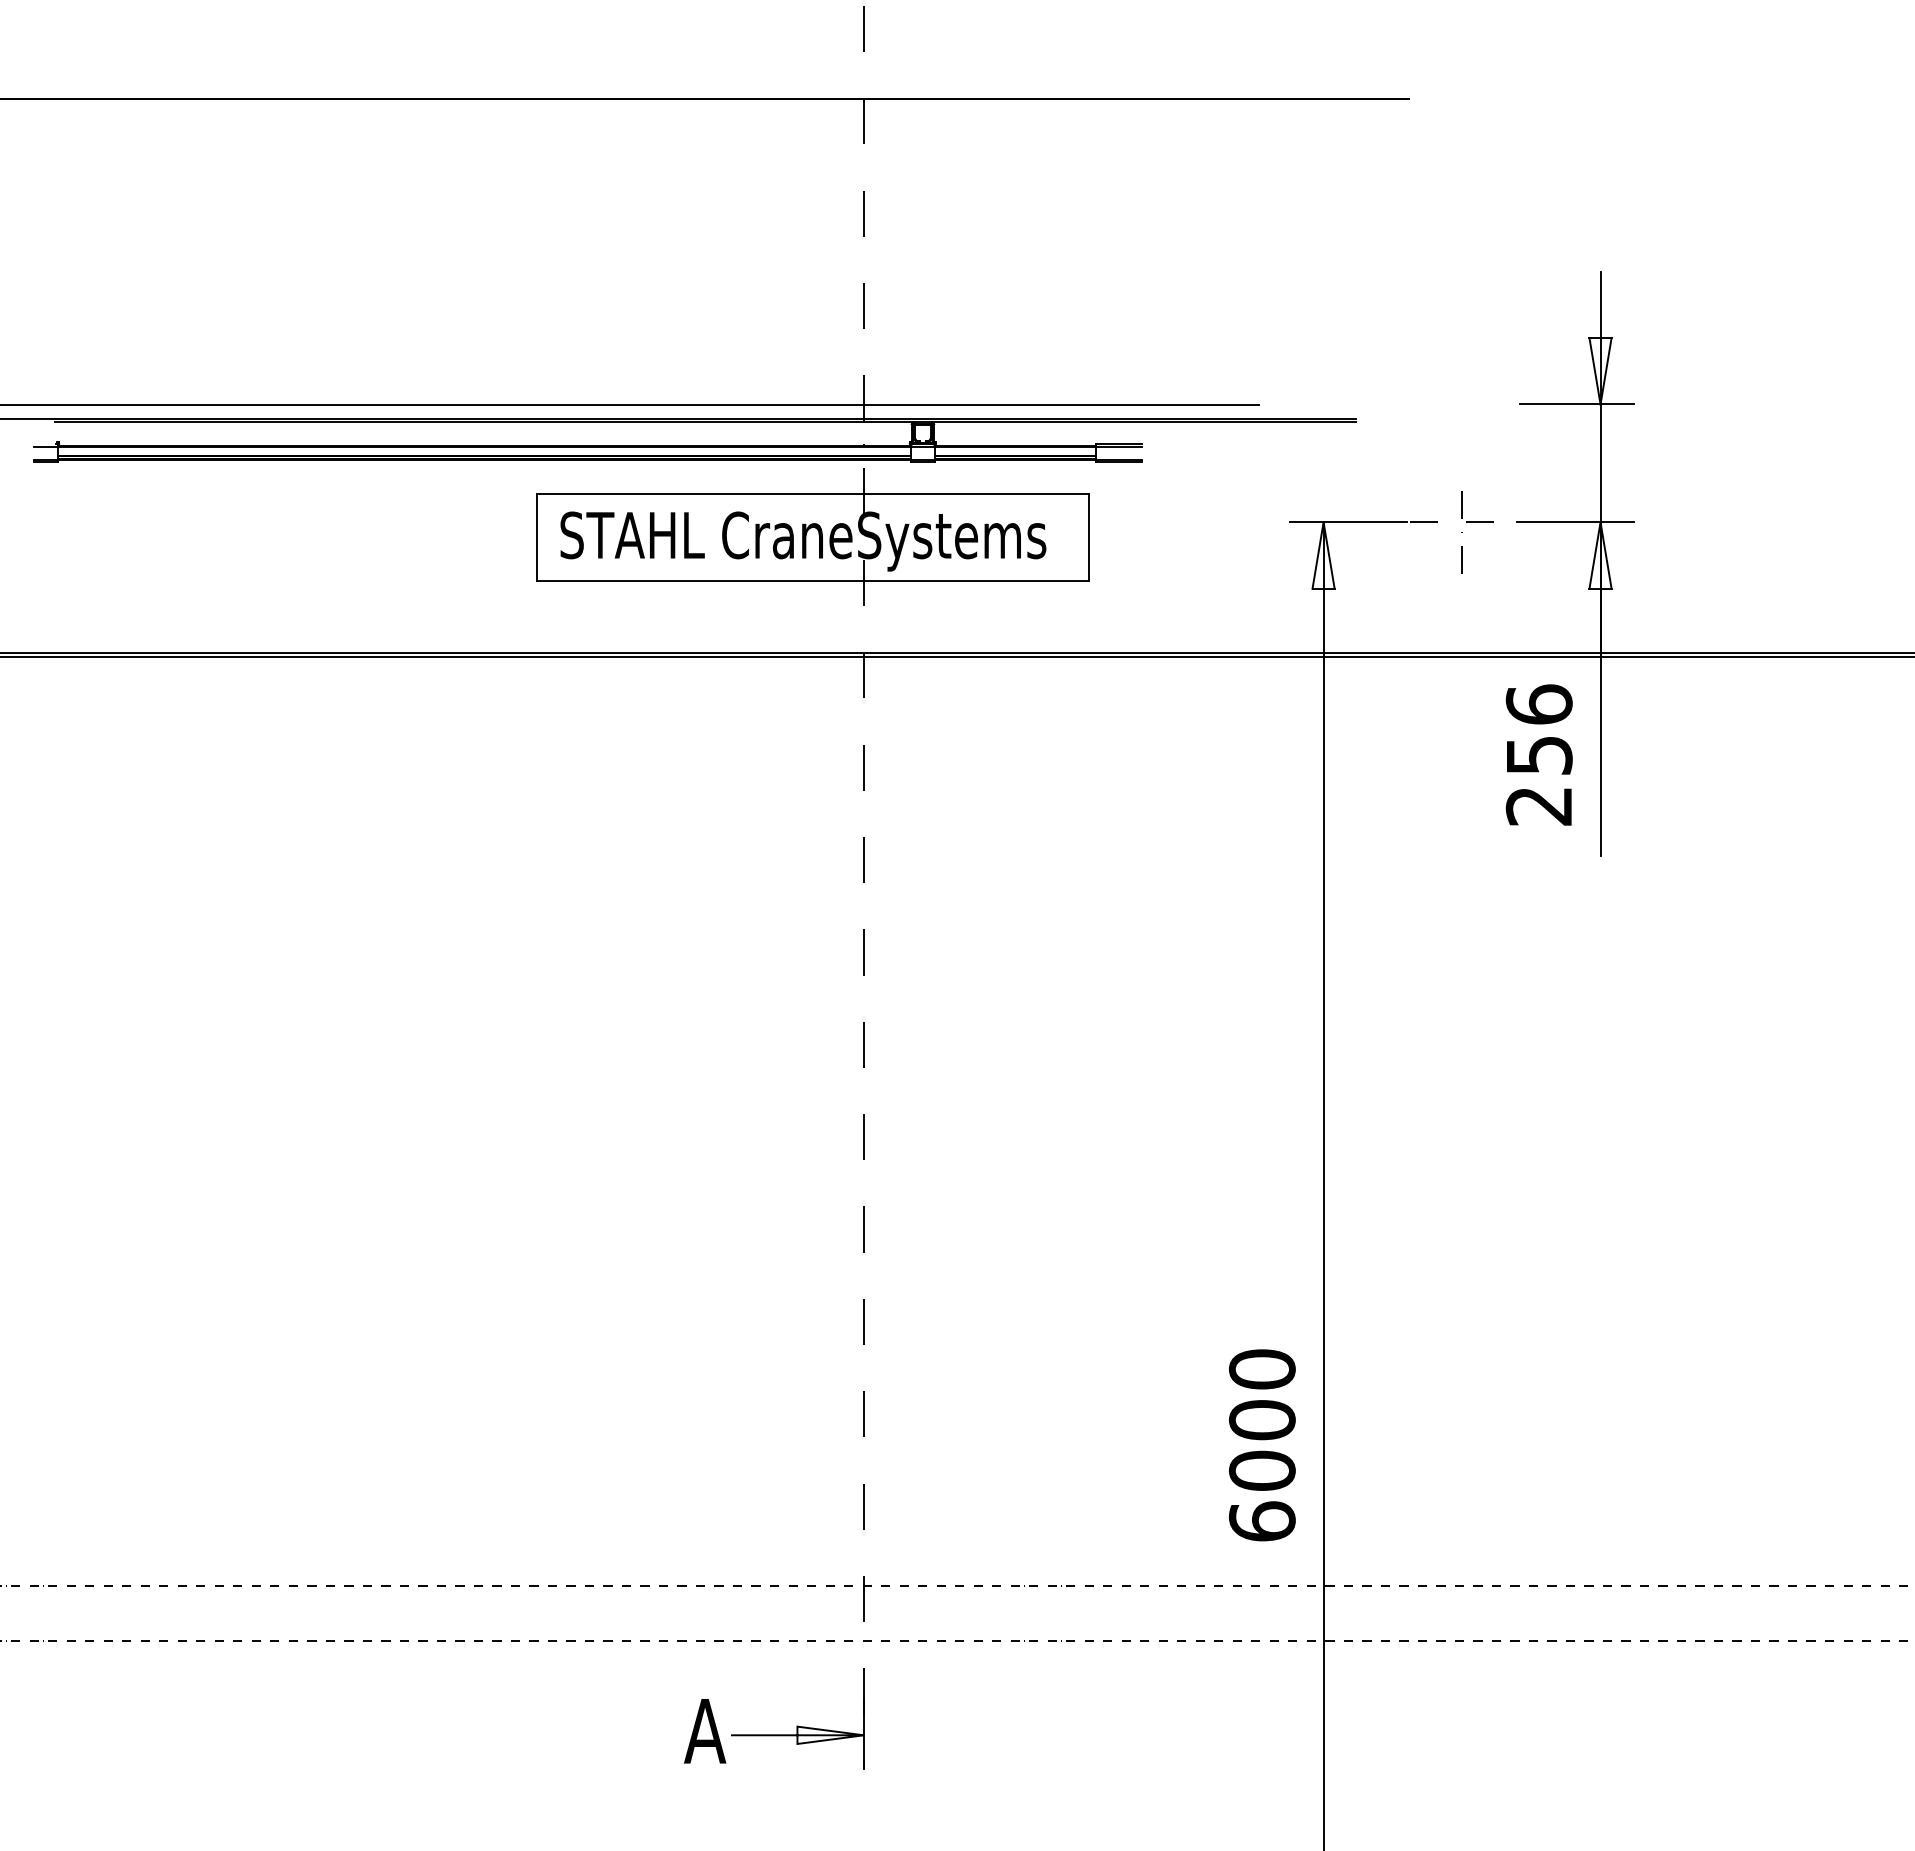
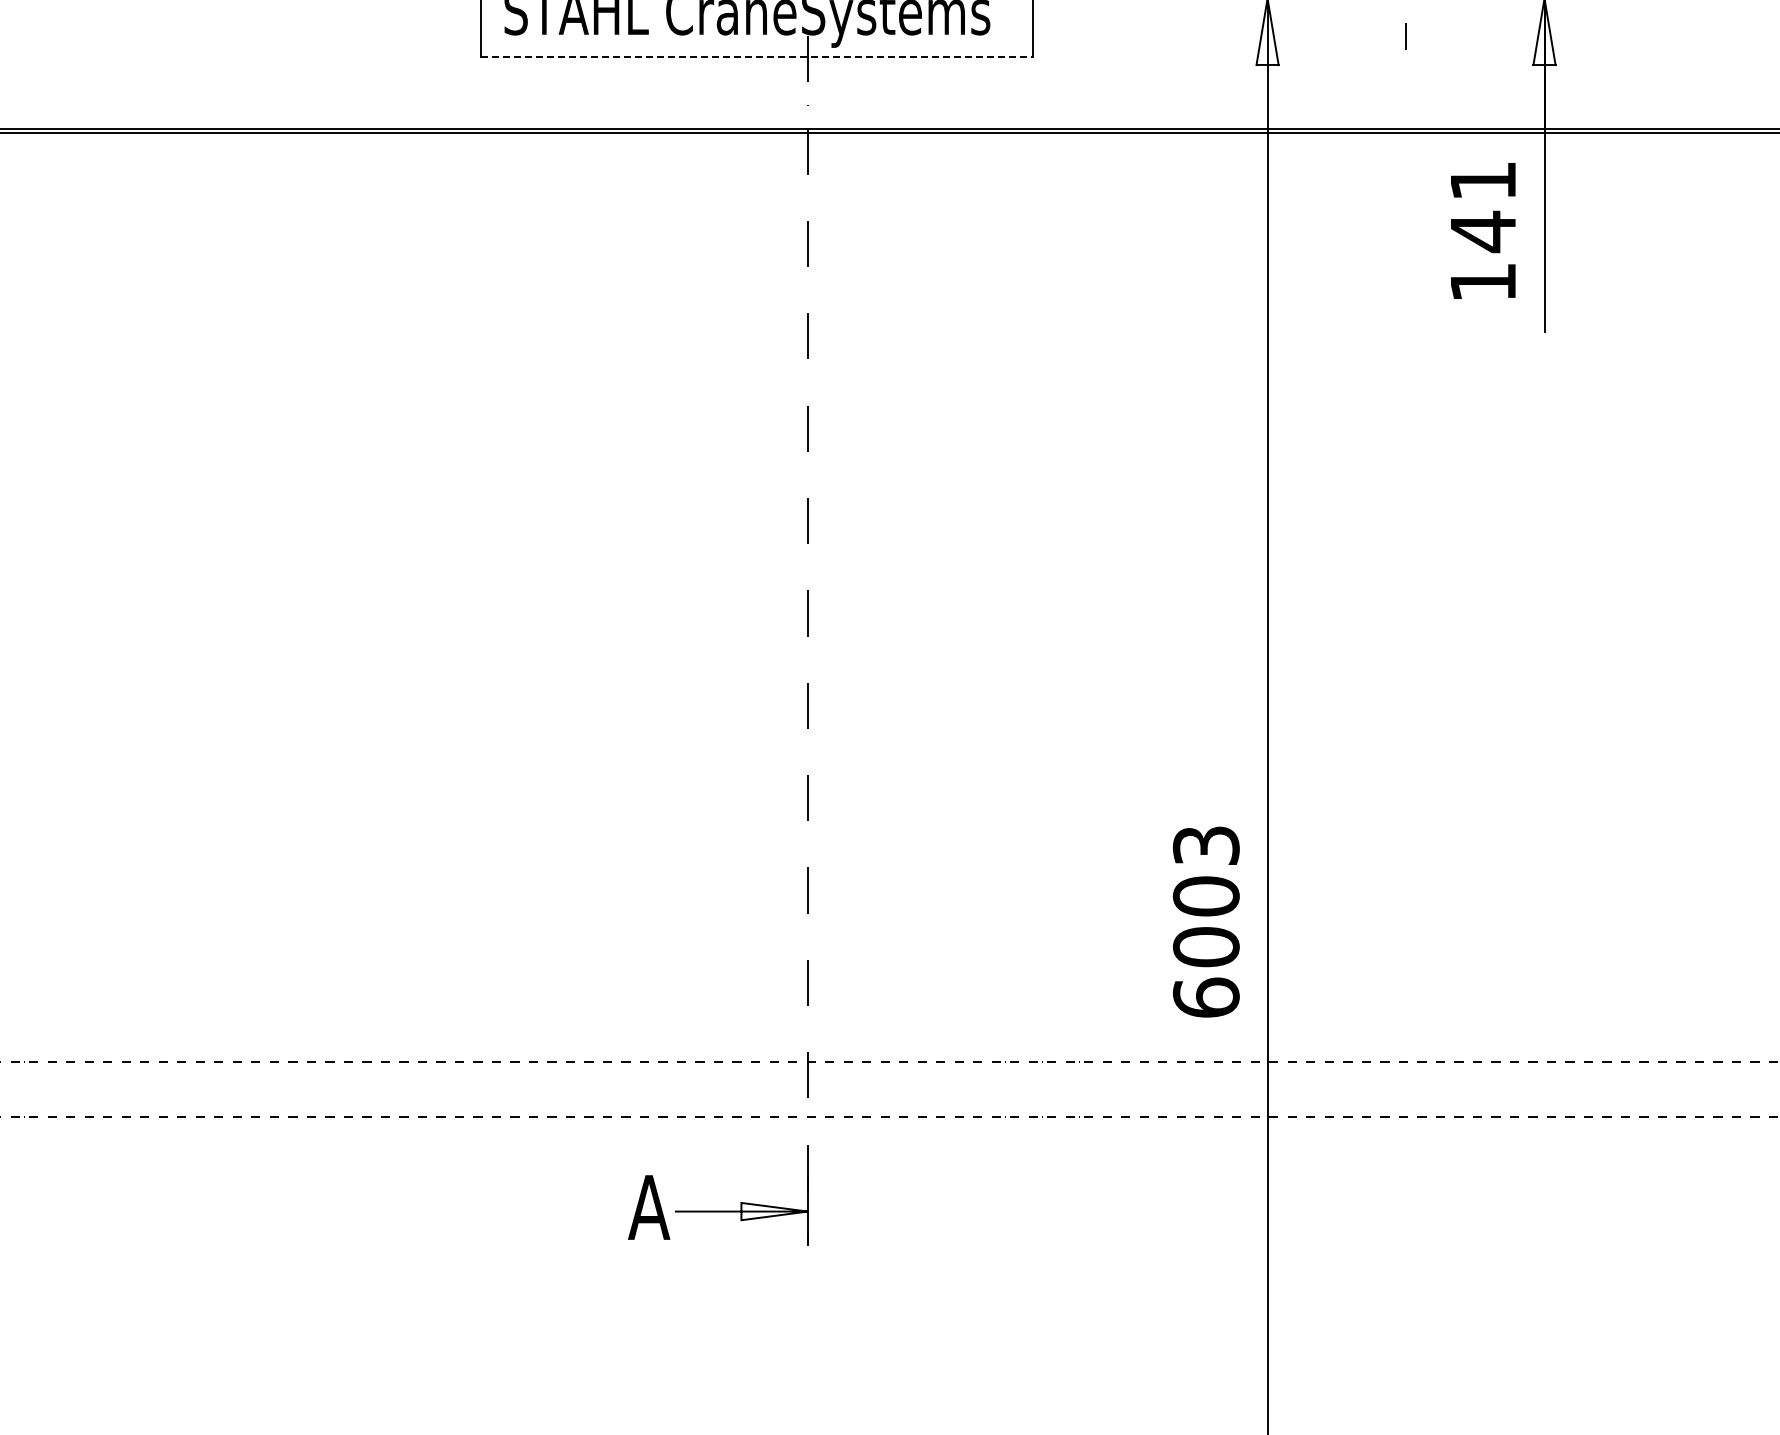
line: (813, 580) -> (757, 56), solid -> dashed
text: (1538, 754) -> (1482, 230), 256 -> 141
text: (1261, 1369) -> (1205, 845), 6000 -> 6003

